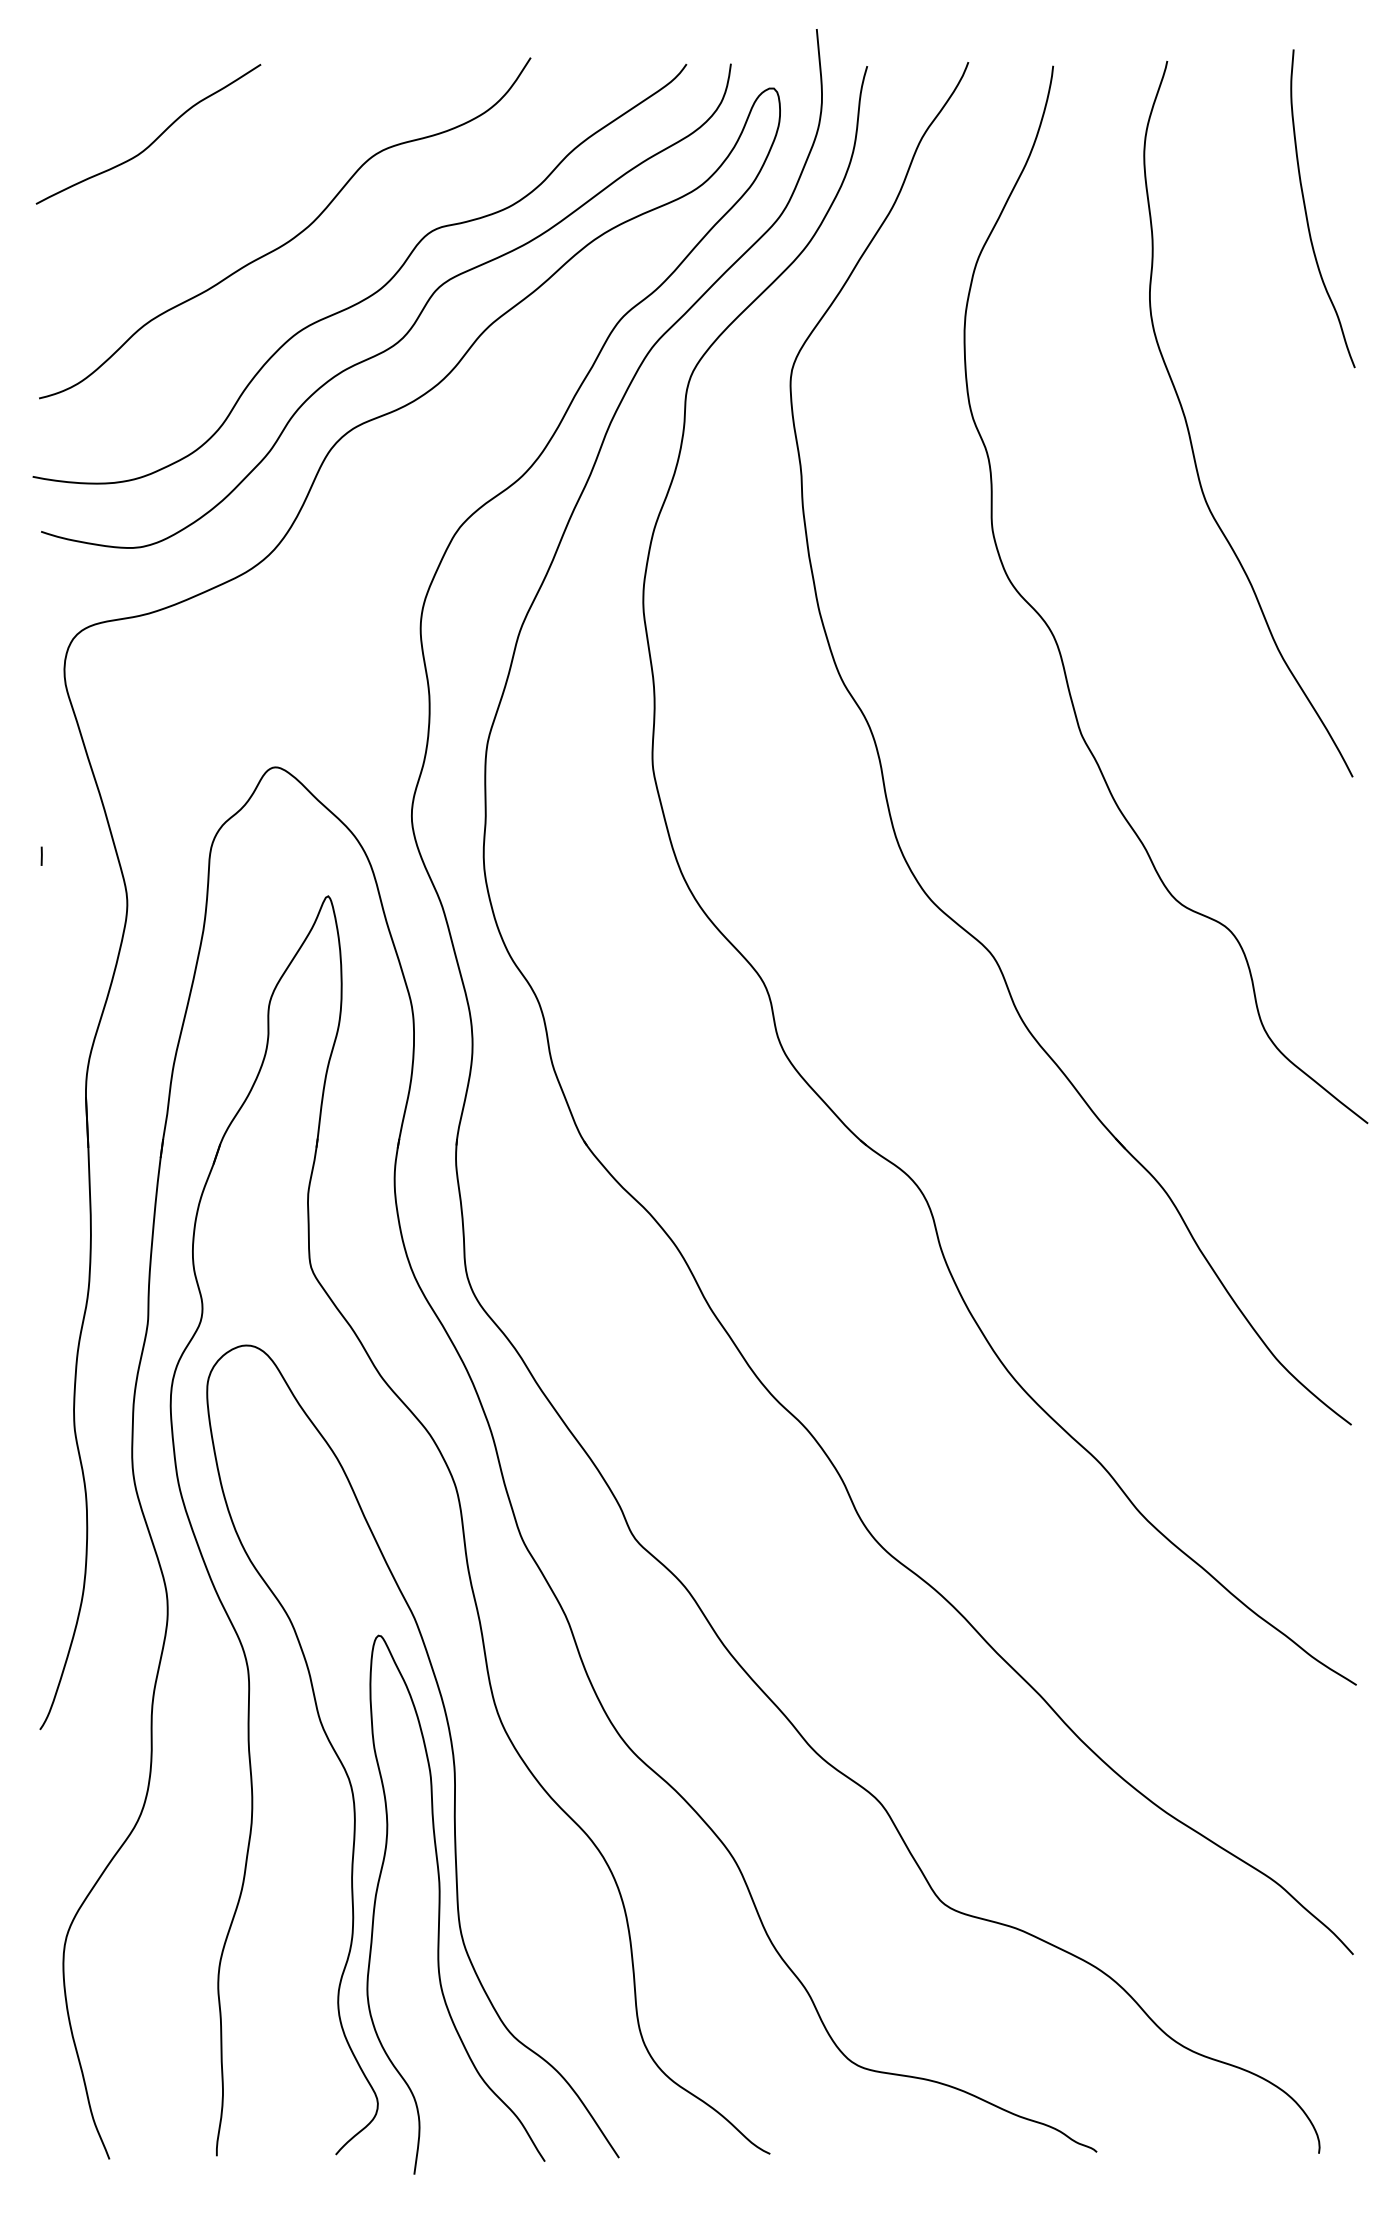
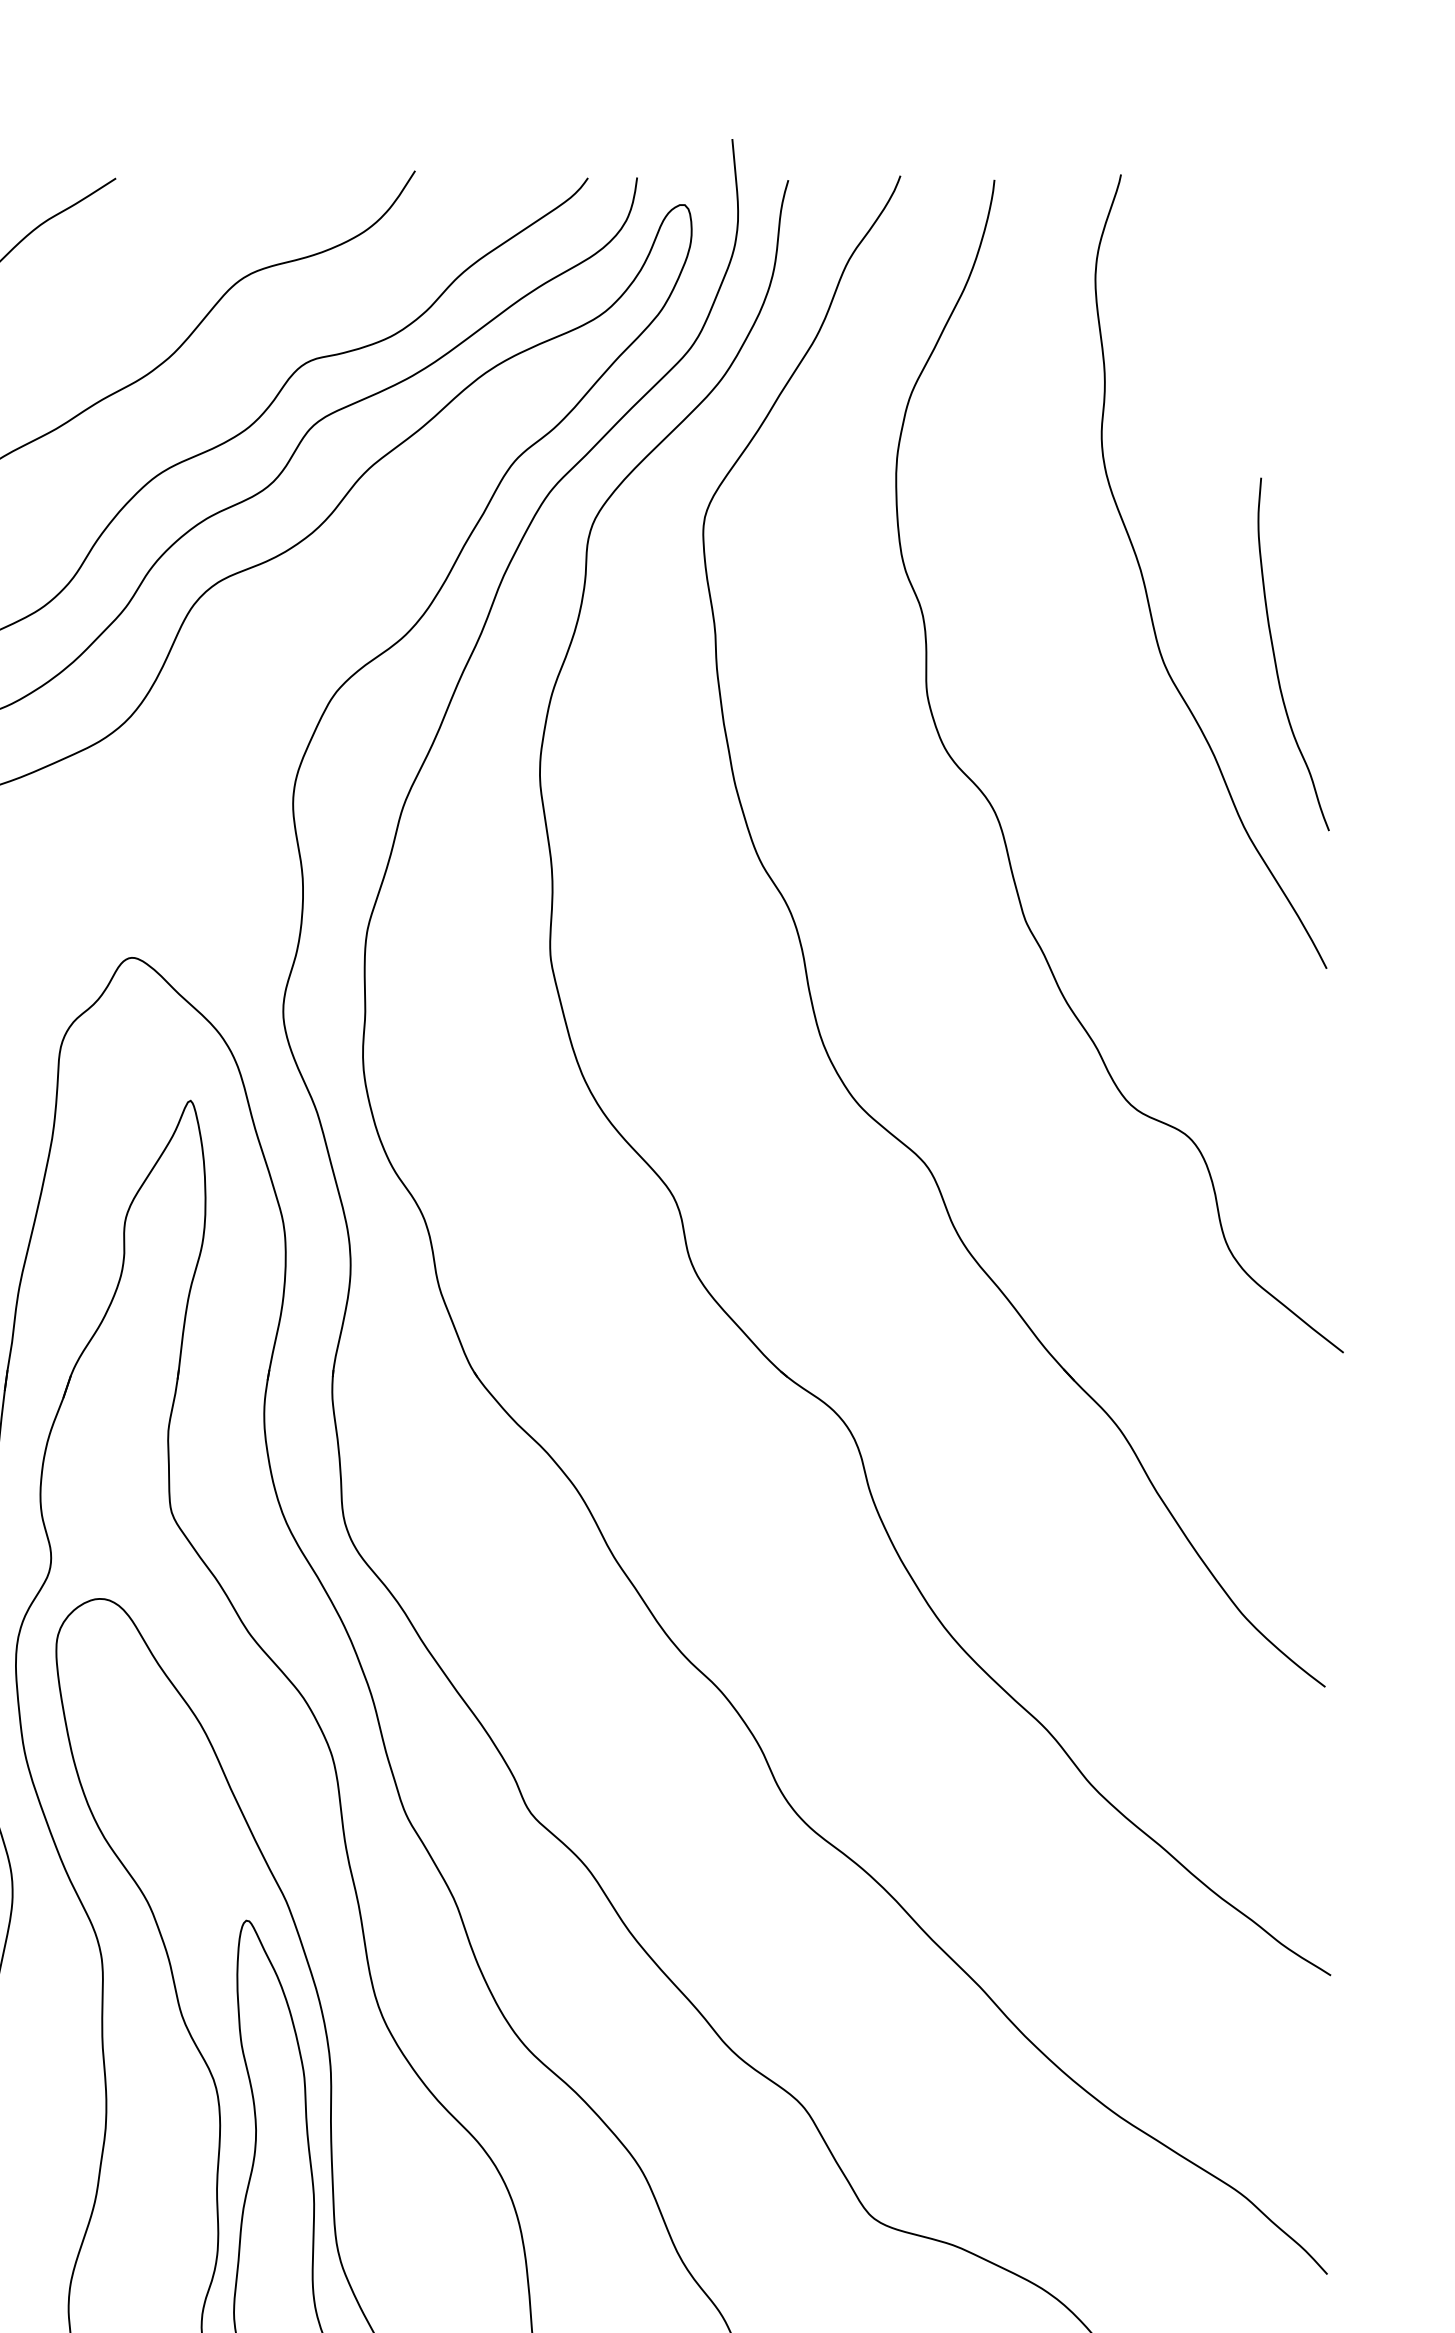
curve: (1306, 208) -> (1275, 654), moved

